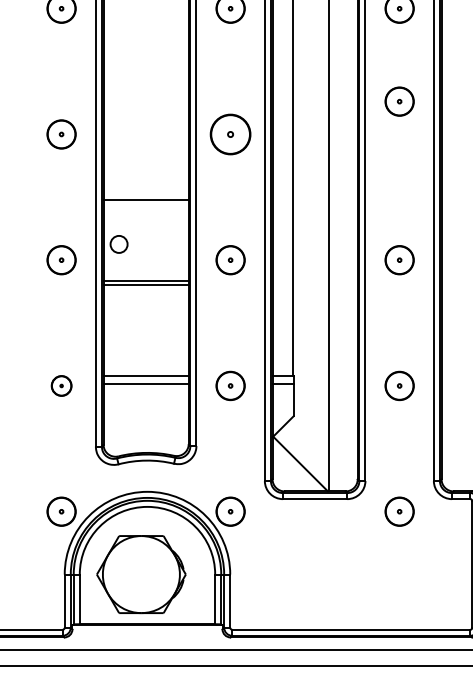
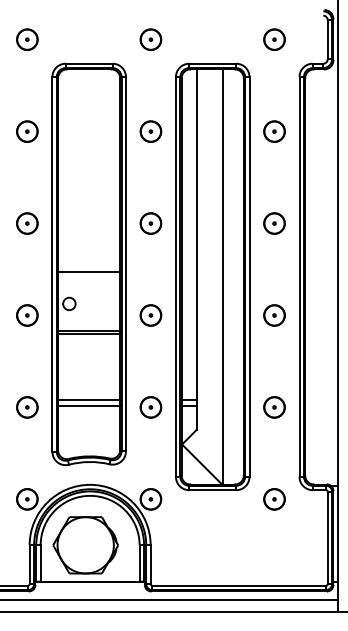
part: (399, 101) -> (274, 223), moved
part: (230, 134) -> (150, 223), size x0.71
part: (61, 386) -> (27, 407), size x1.43

